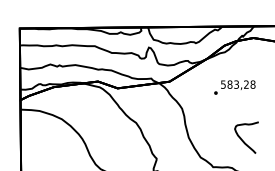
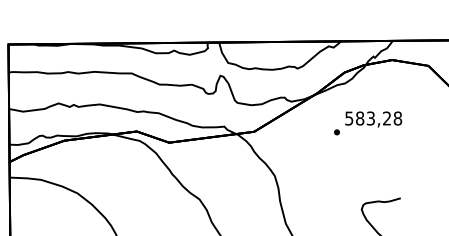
text: (234, 87) -> (367, 123), moved

